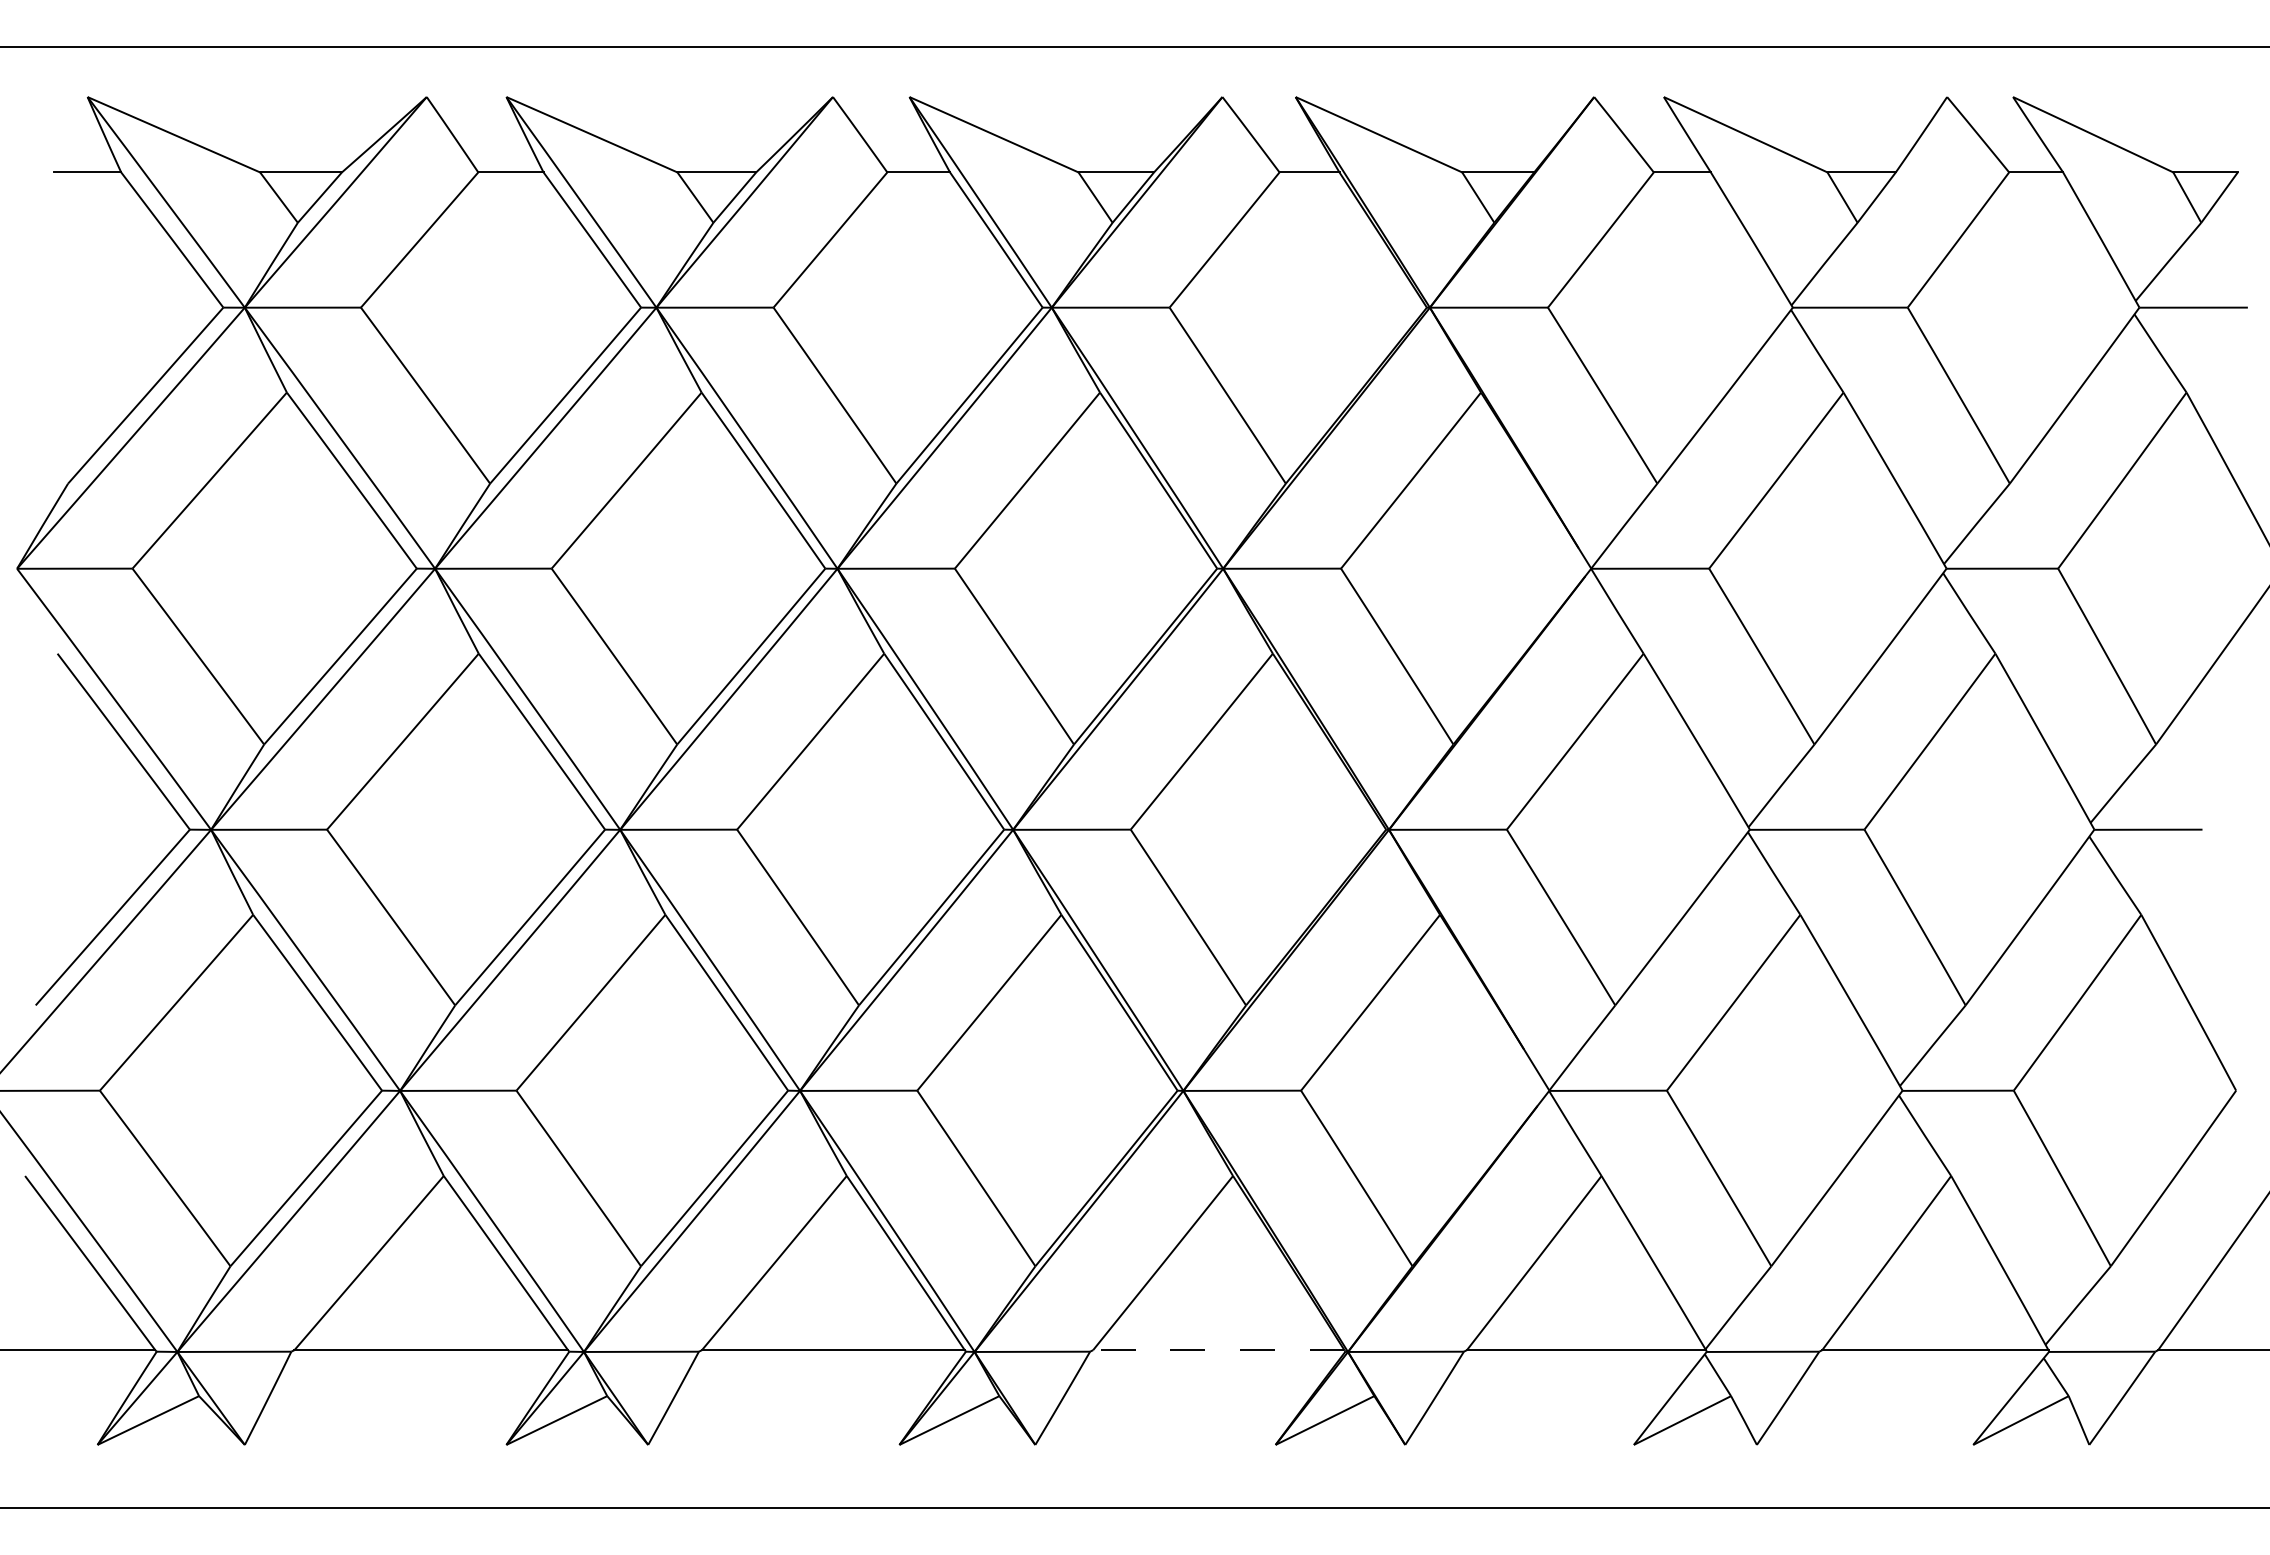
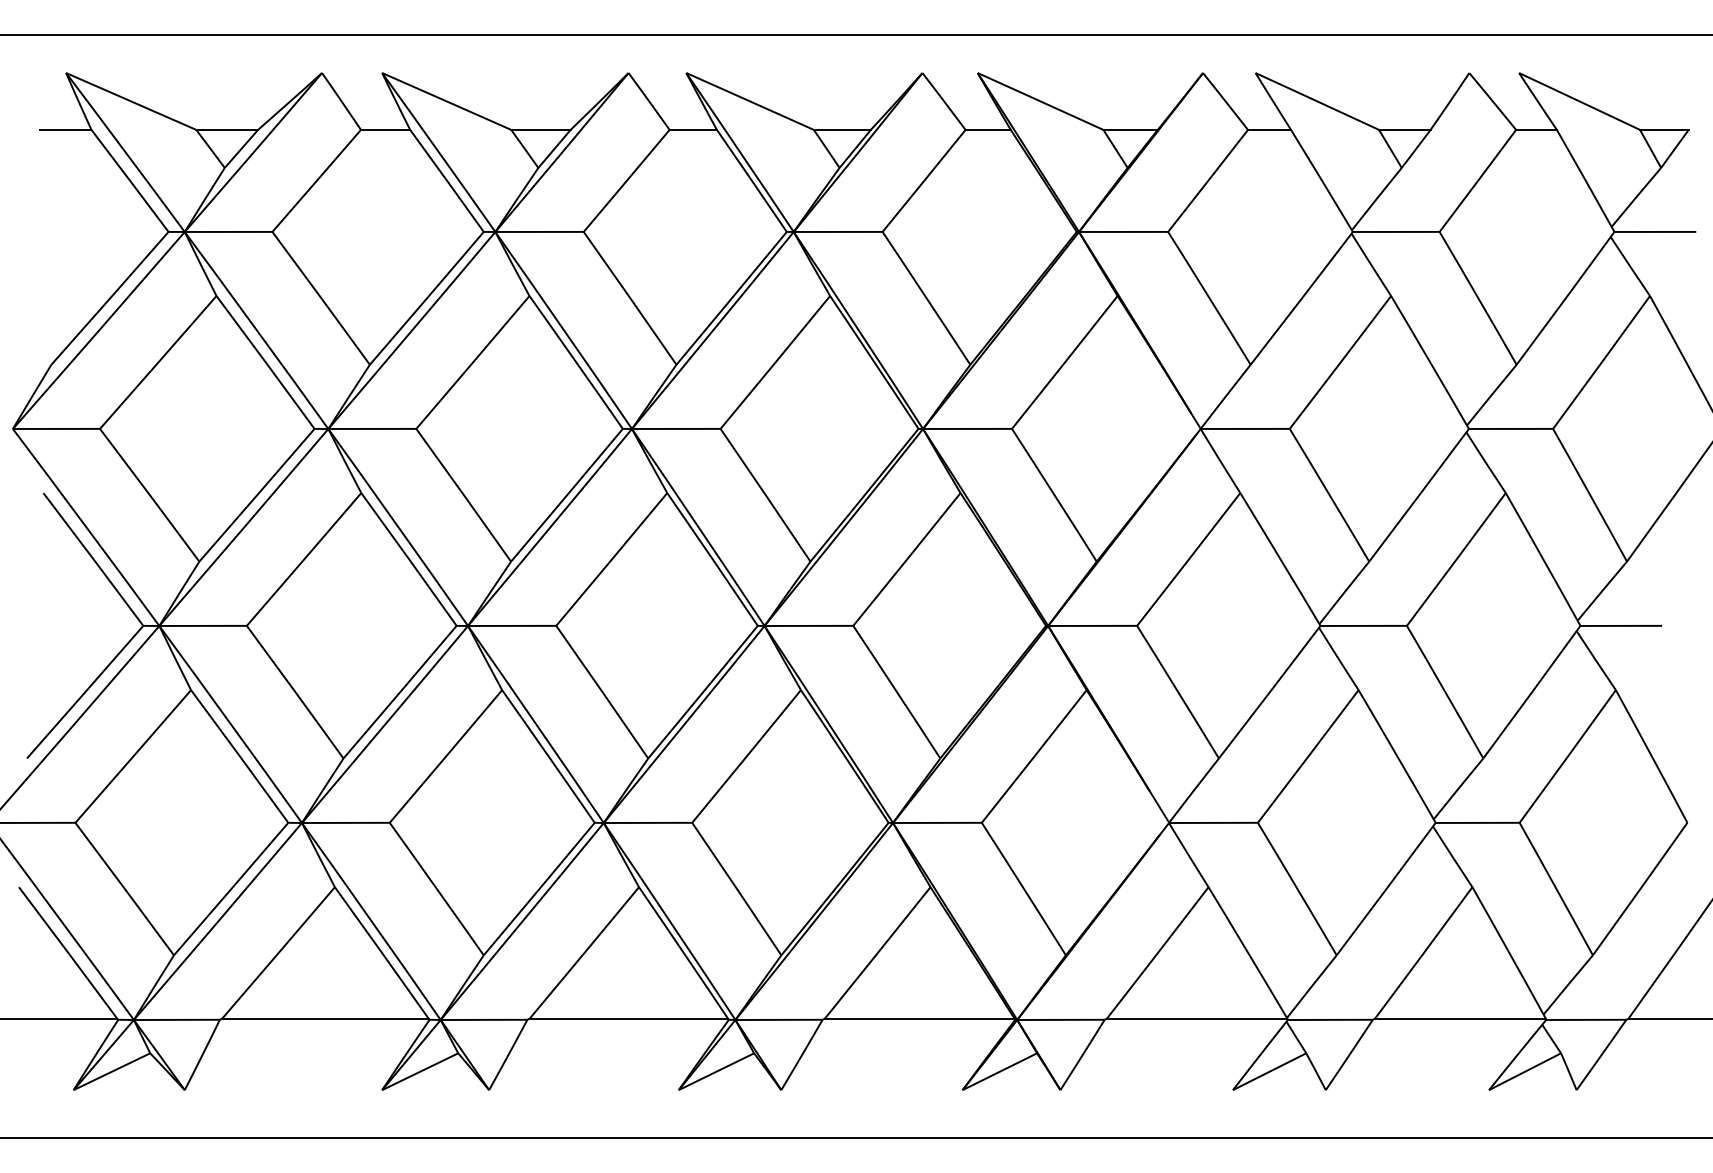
line: (1218, 1350) -> (919, 1018), dashed -> solid

